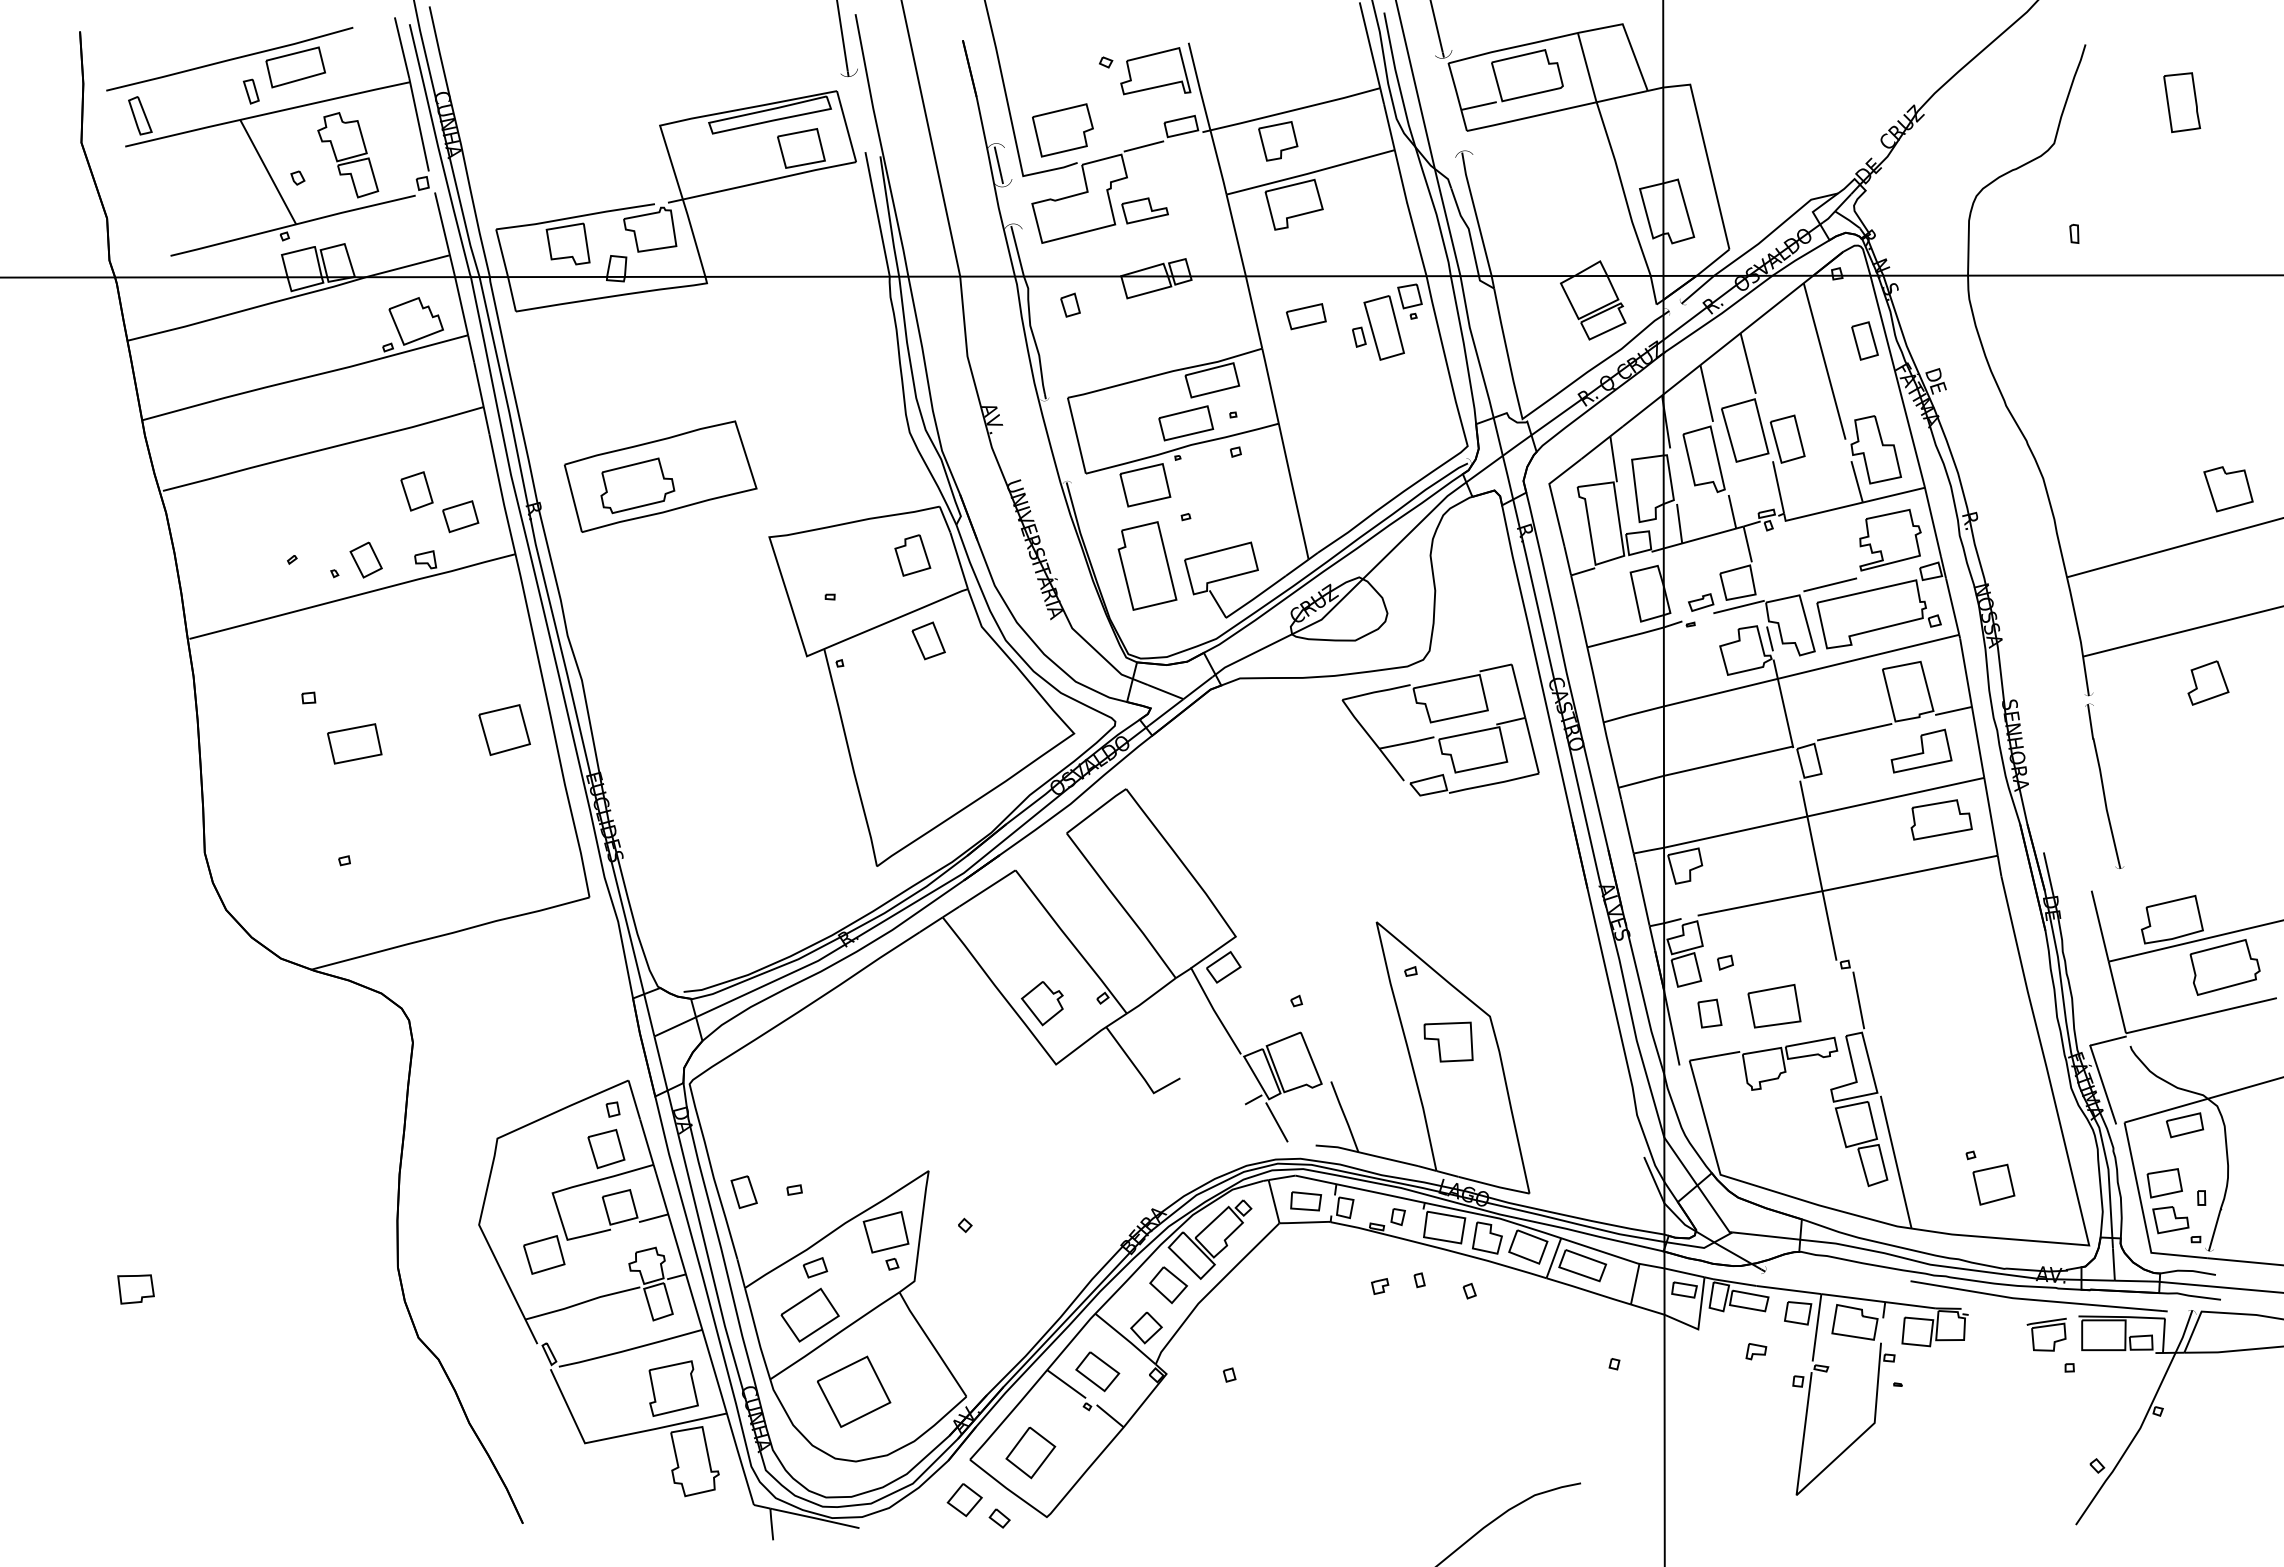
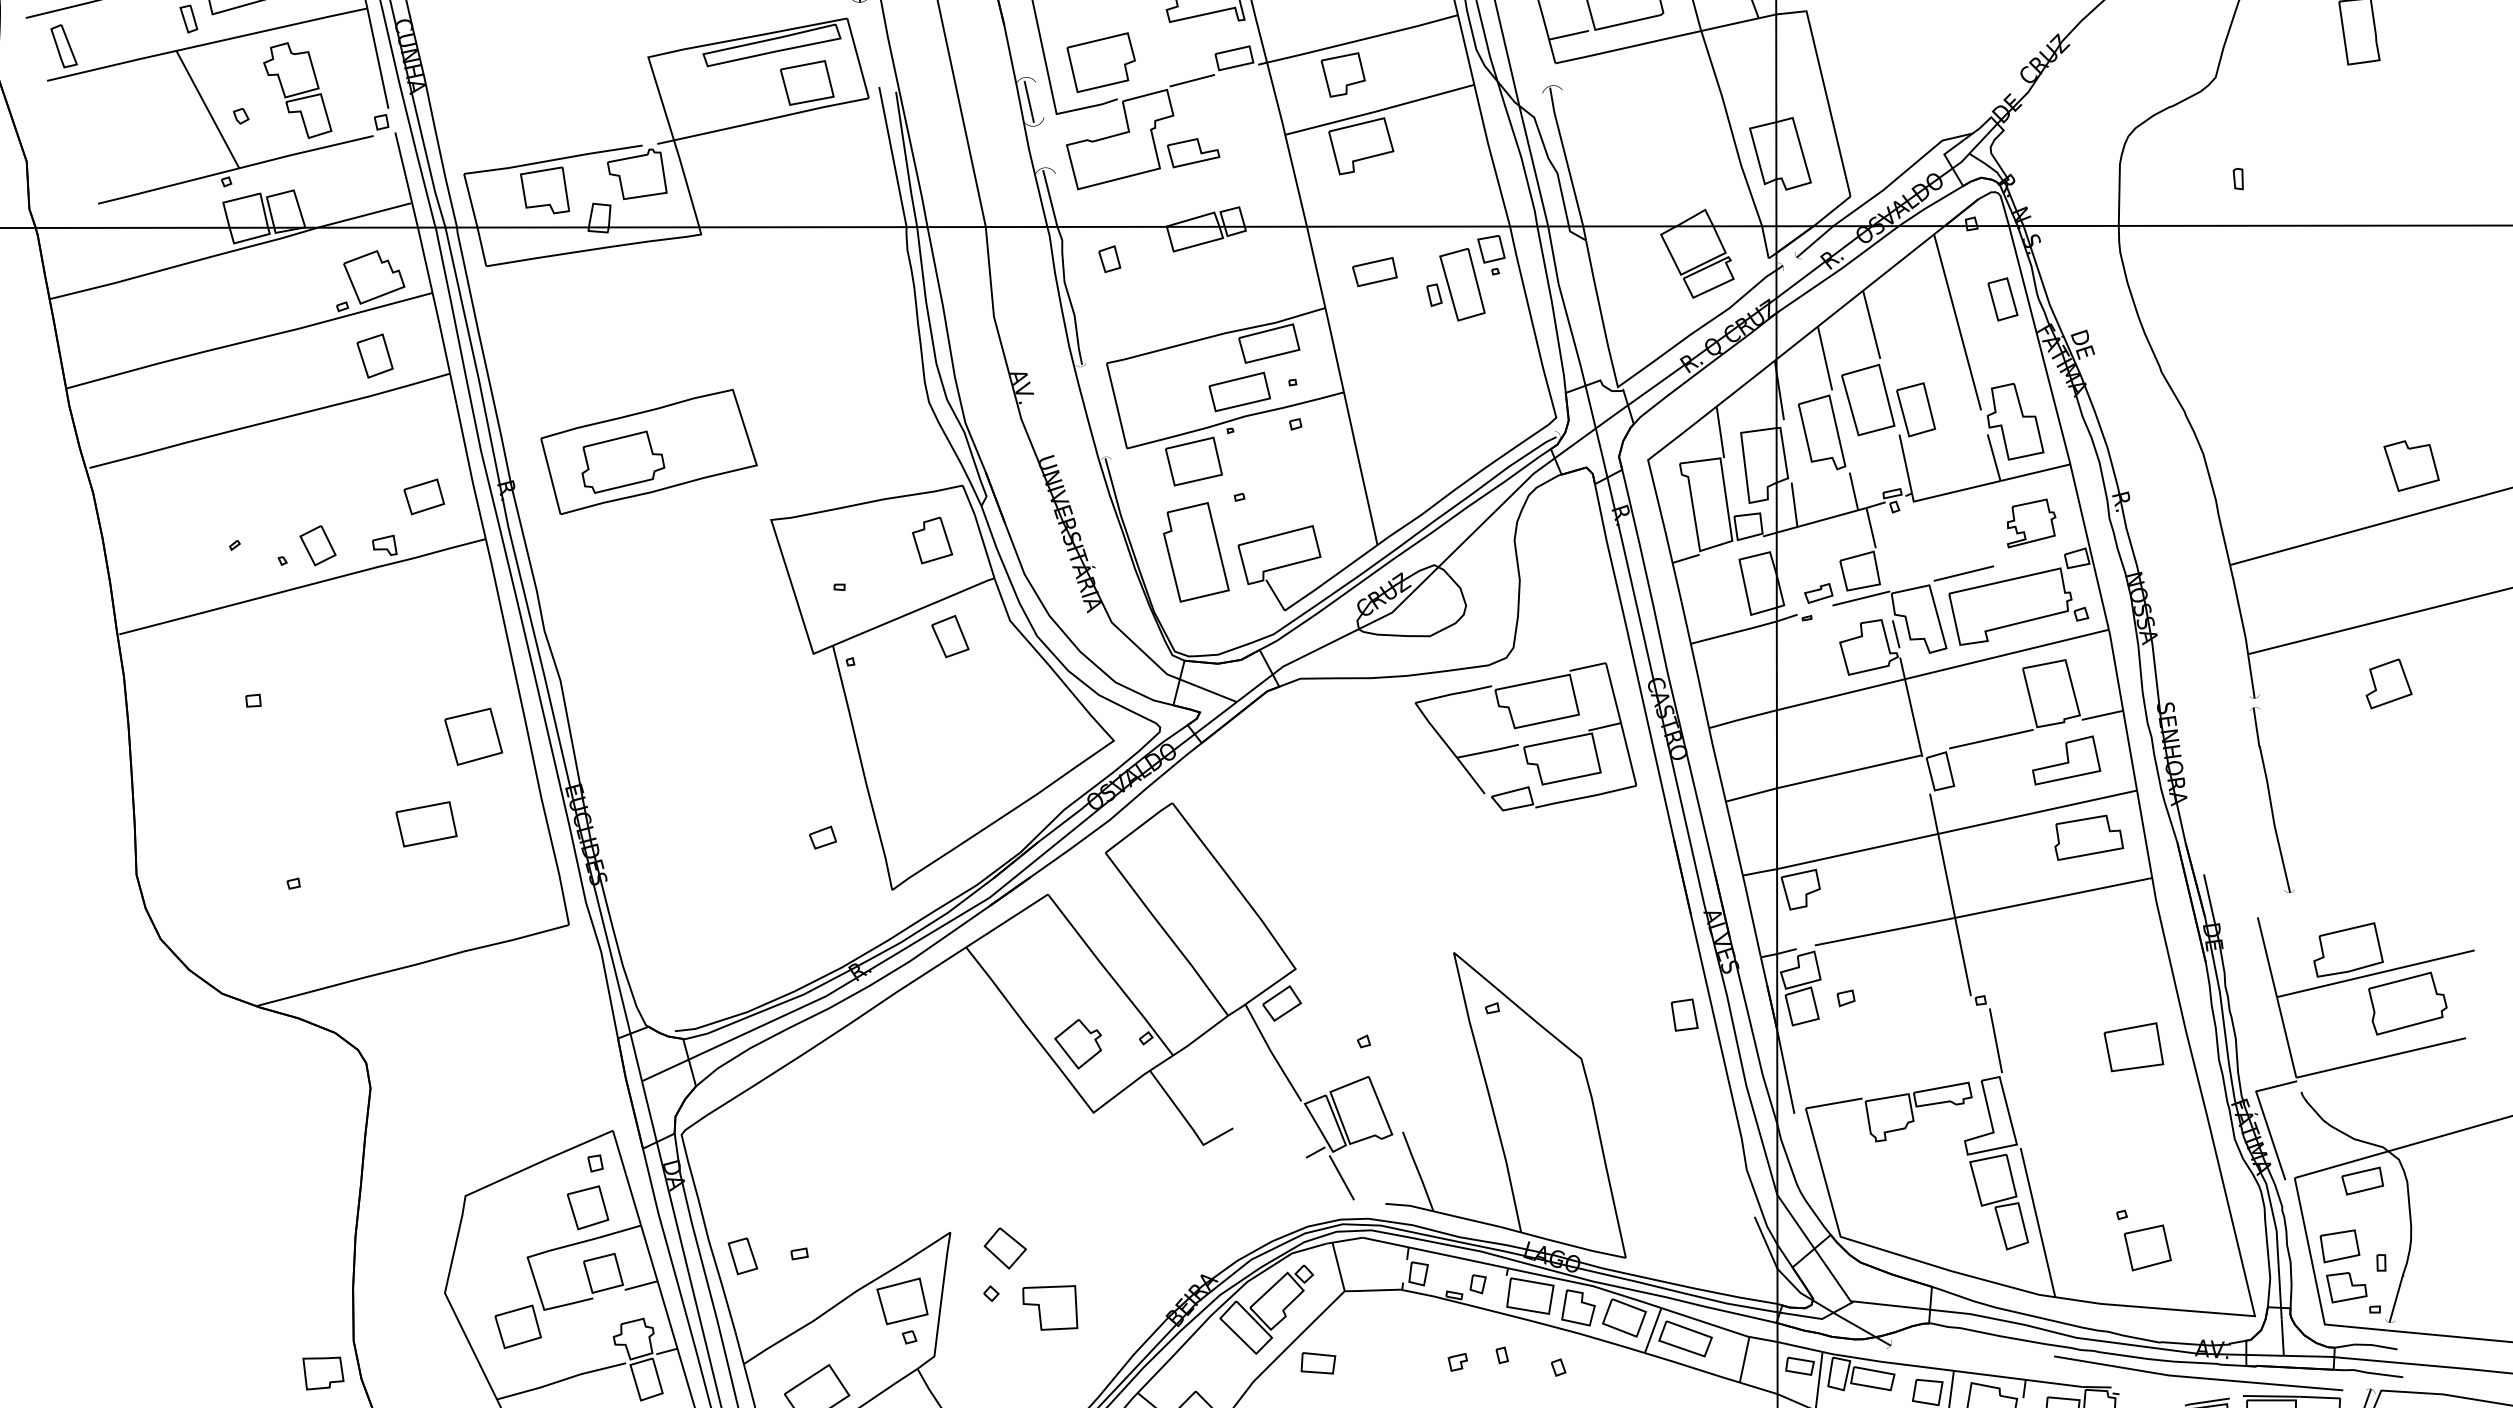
part: (416, 491) -> (374, 356), moved
part: (1890, 540) -> (2031, 523), size x0.7
part: (354, 743) -> (426, 823), moved
part: (1774, 1006) -> (2133, 1047), moved
part: (1709, 1013) -> (1684, 1014), moved
part: (1448, 1041) -> (1050, 1307), moved
part: (1306, 1201) -> (1318, 1363), moved
part: (815, 1267) -> (823, 837), moved
part: (1168, 1284) -> (1005, 1247), moved
part: (135, 1289) -> (322, 1373), moved

